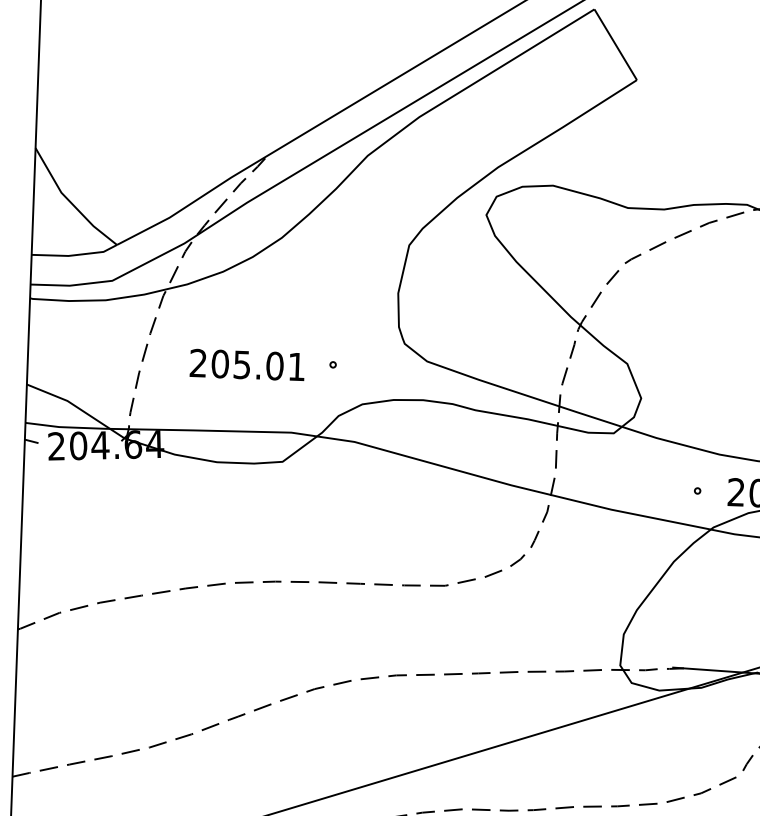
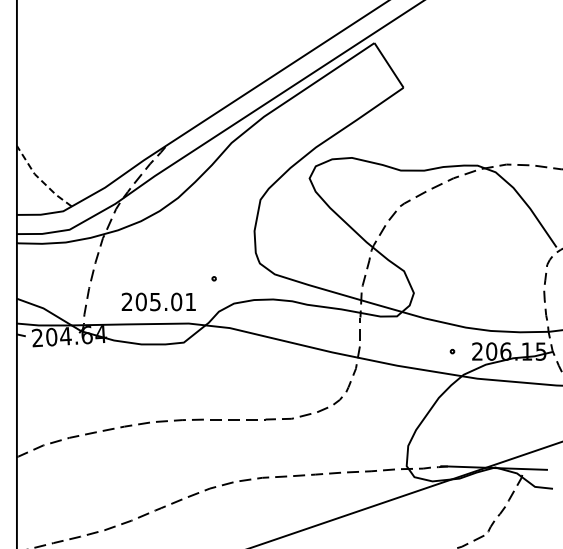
line: (70, 201) -> (40, 179), solid -> dashed
text: (246, 364) -> (158, 301), moved

